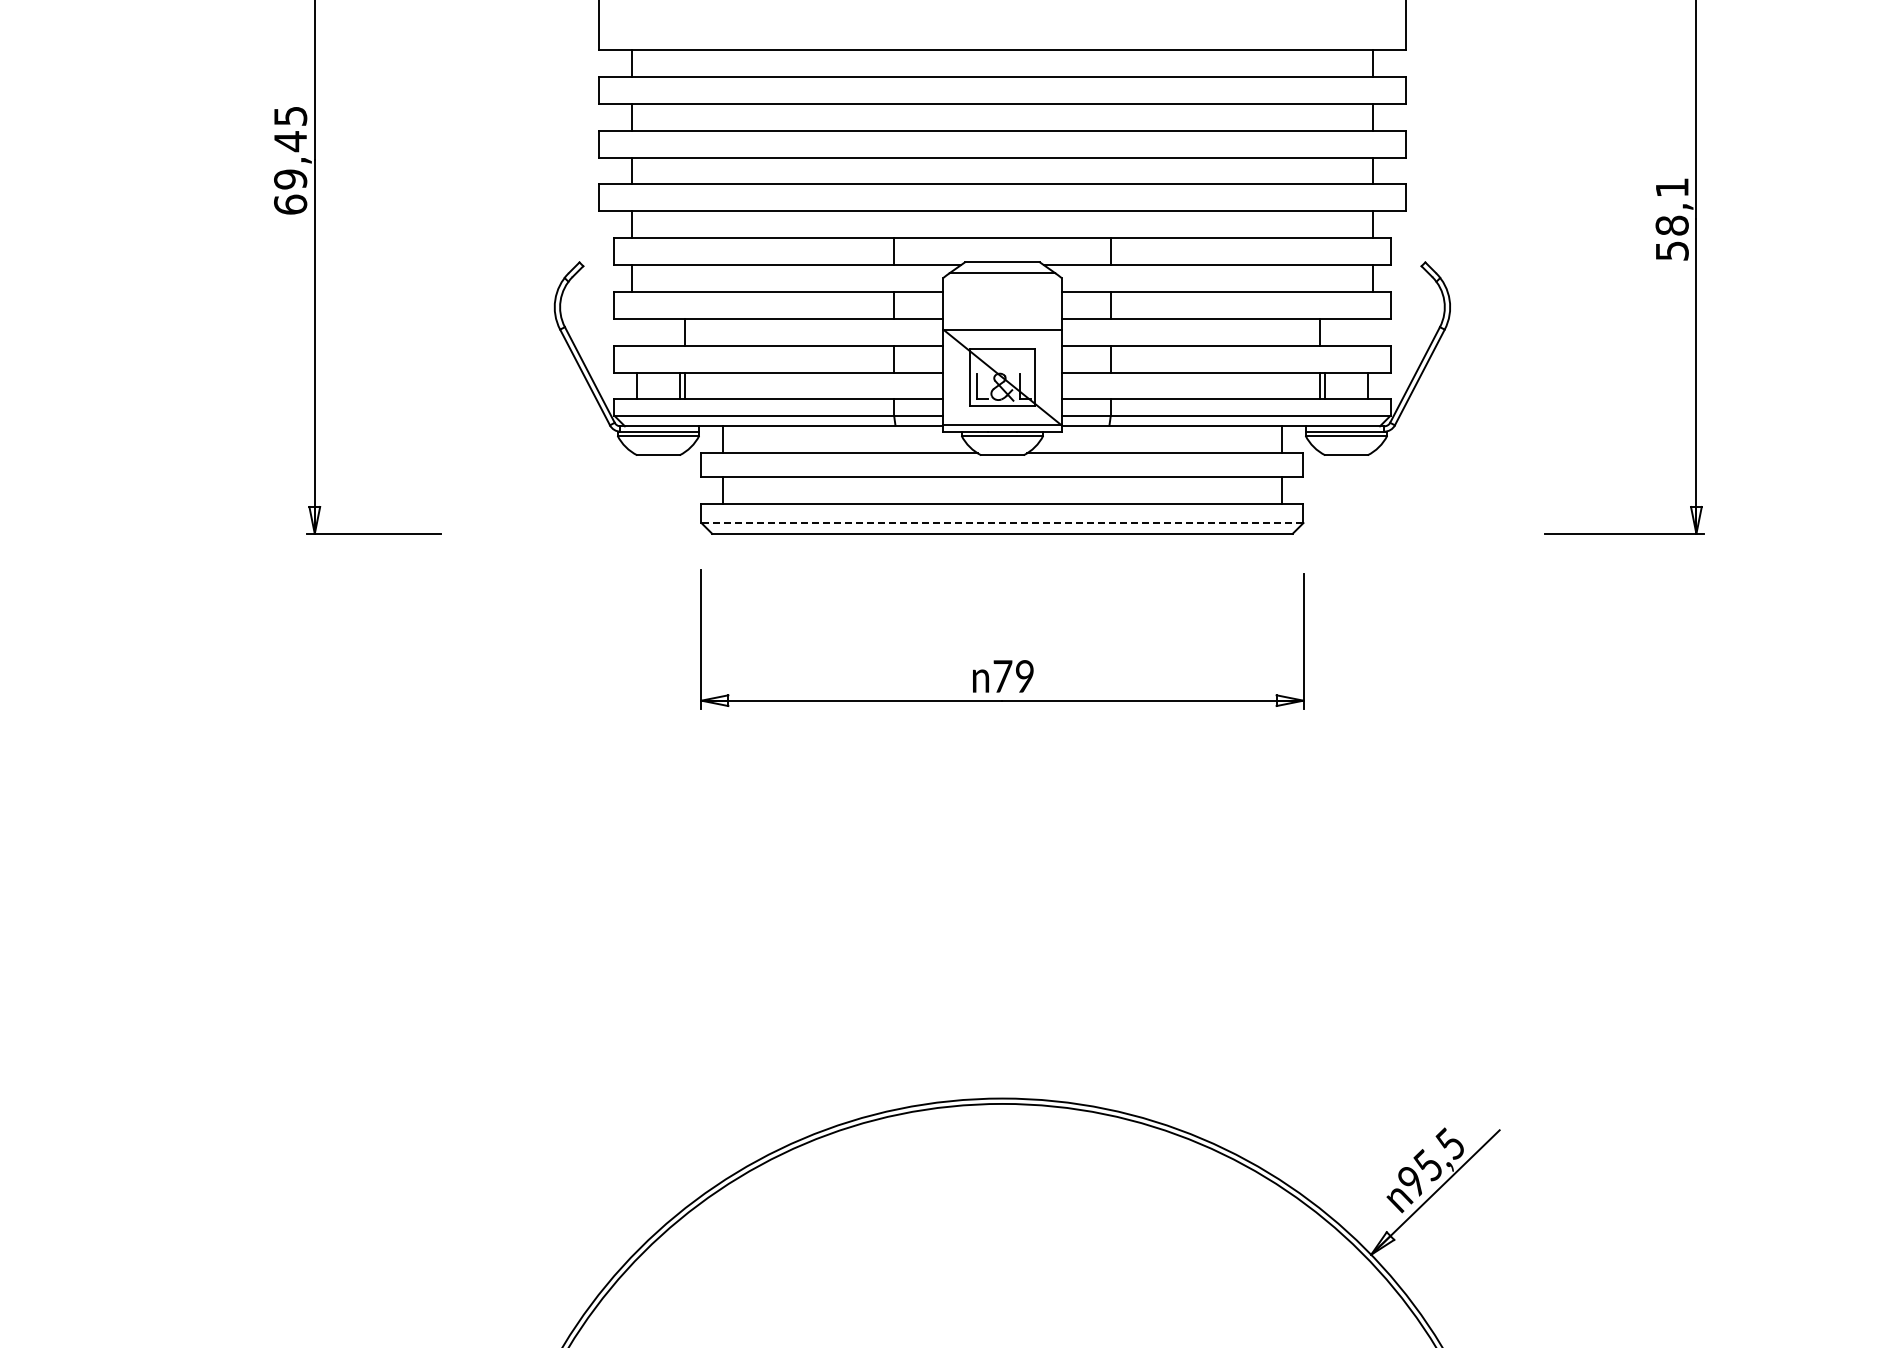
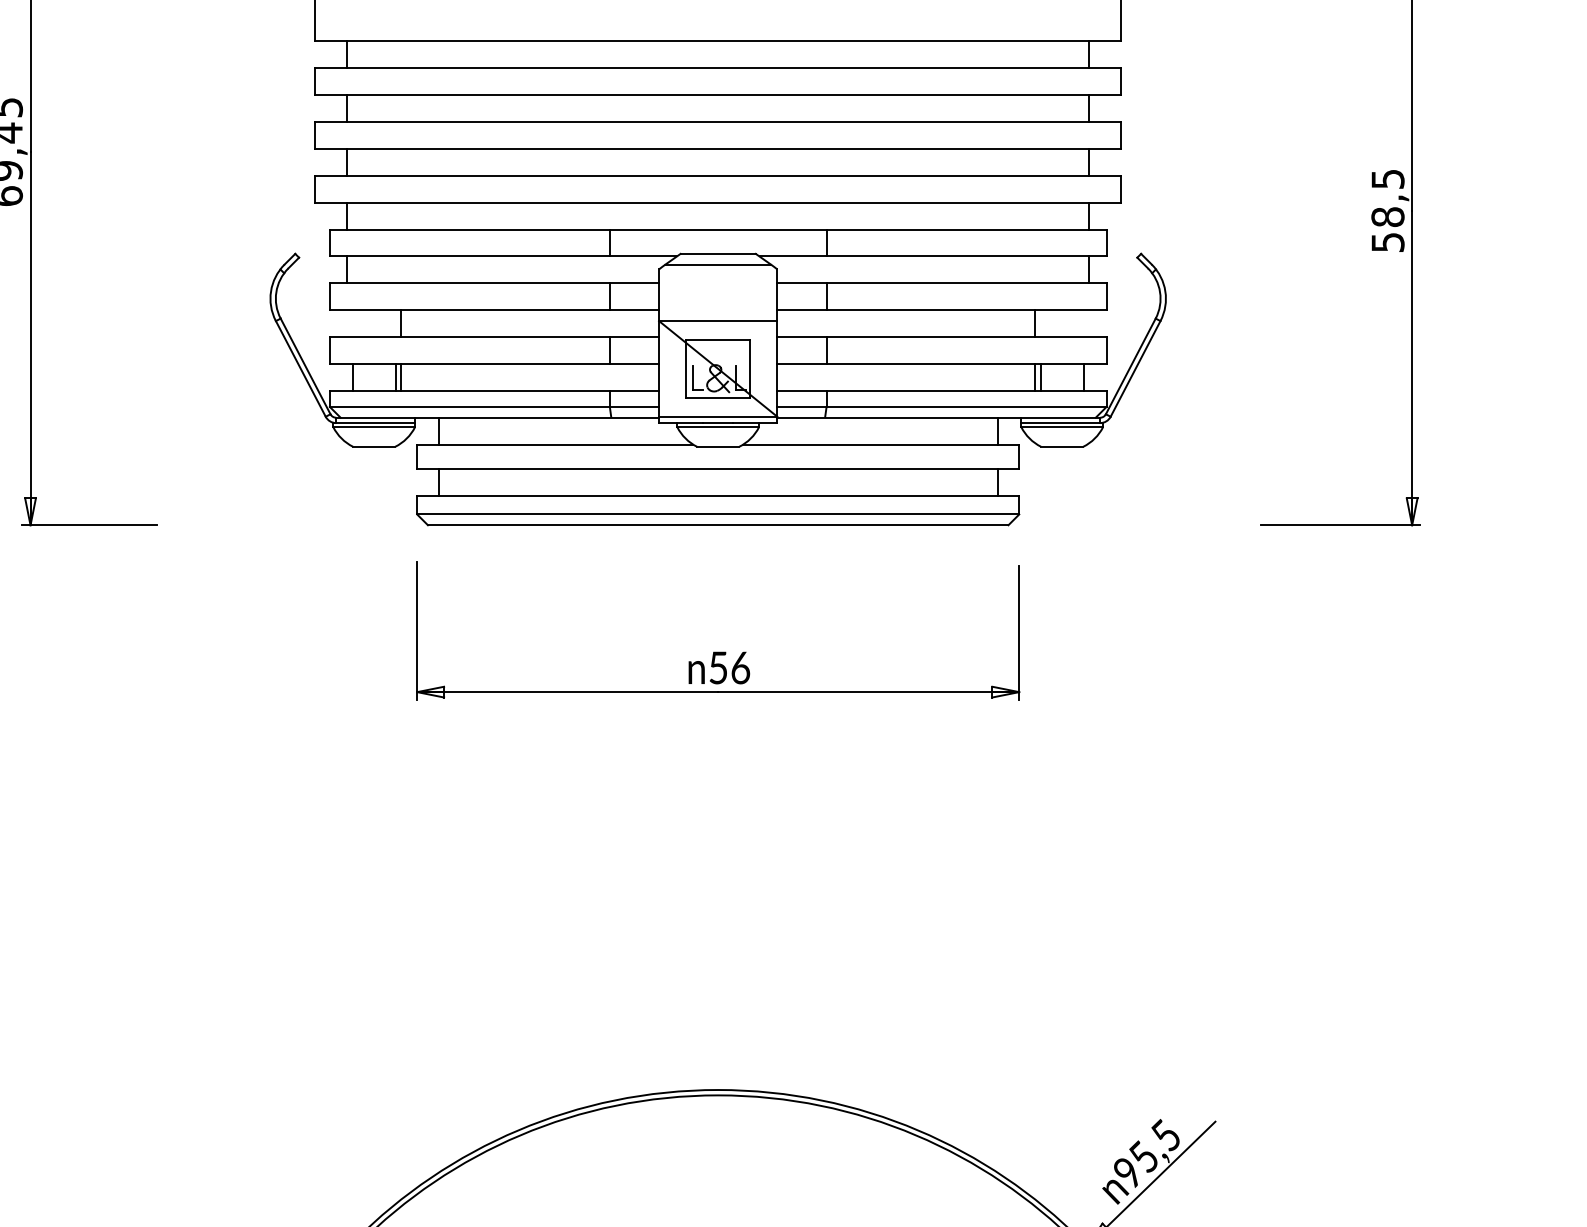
text: (1672, 187) -> (1388, 178), 58,1 -> 58,5
line: (1001, 523) -> (717, 514), dashed -> solid
text: (1013, 676) -> (729, 667), 79 -> 56

